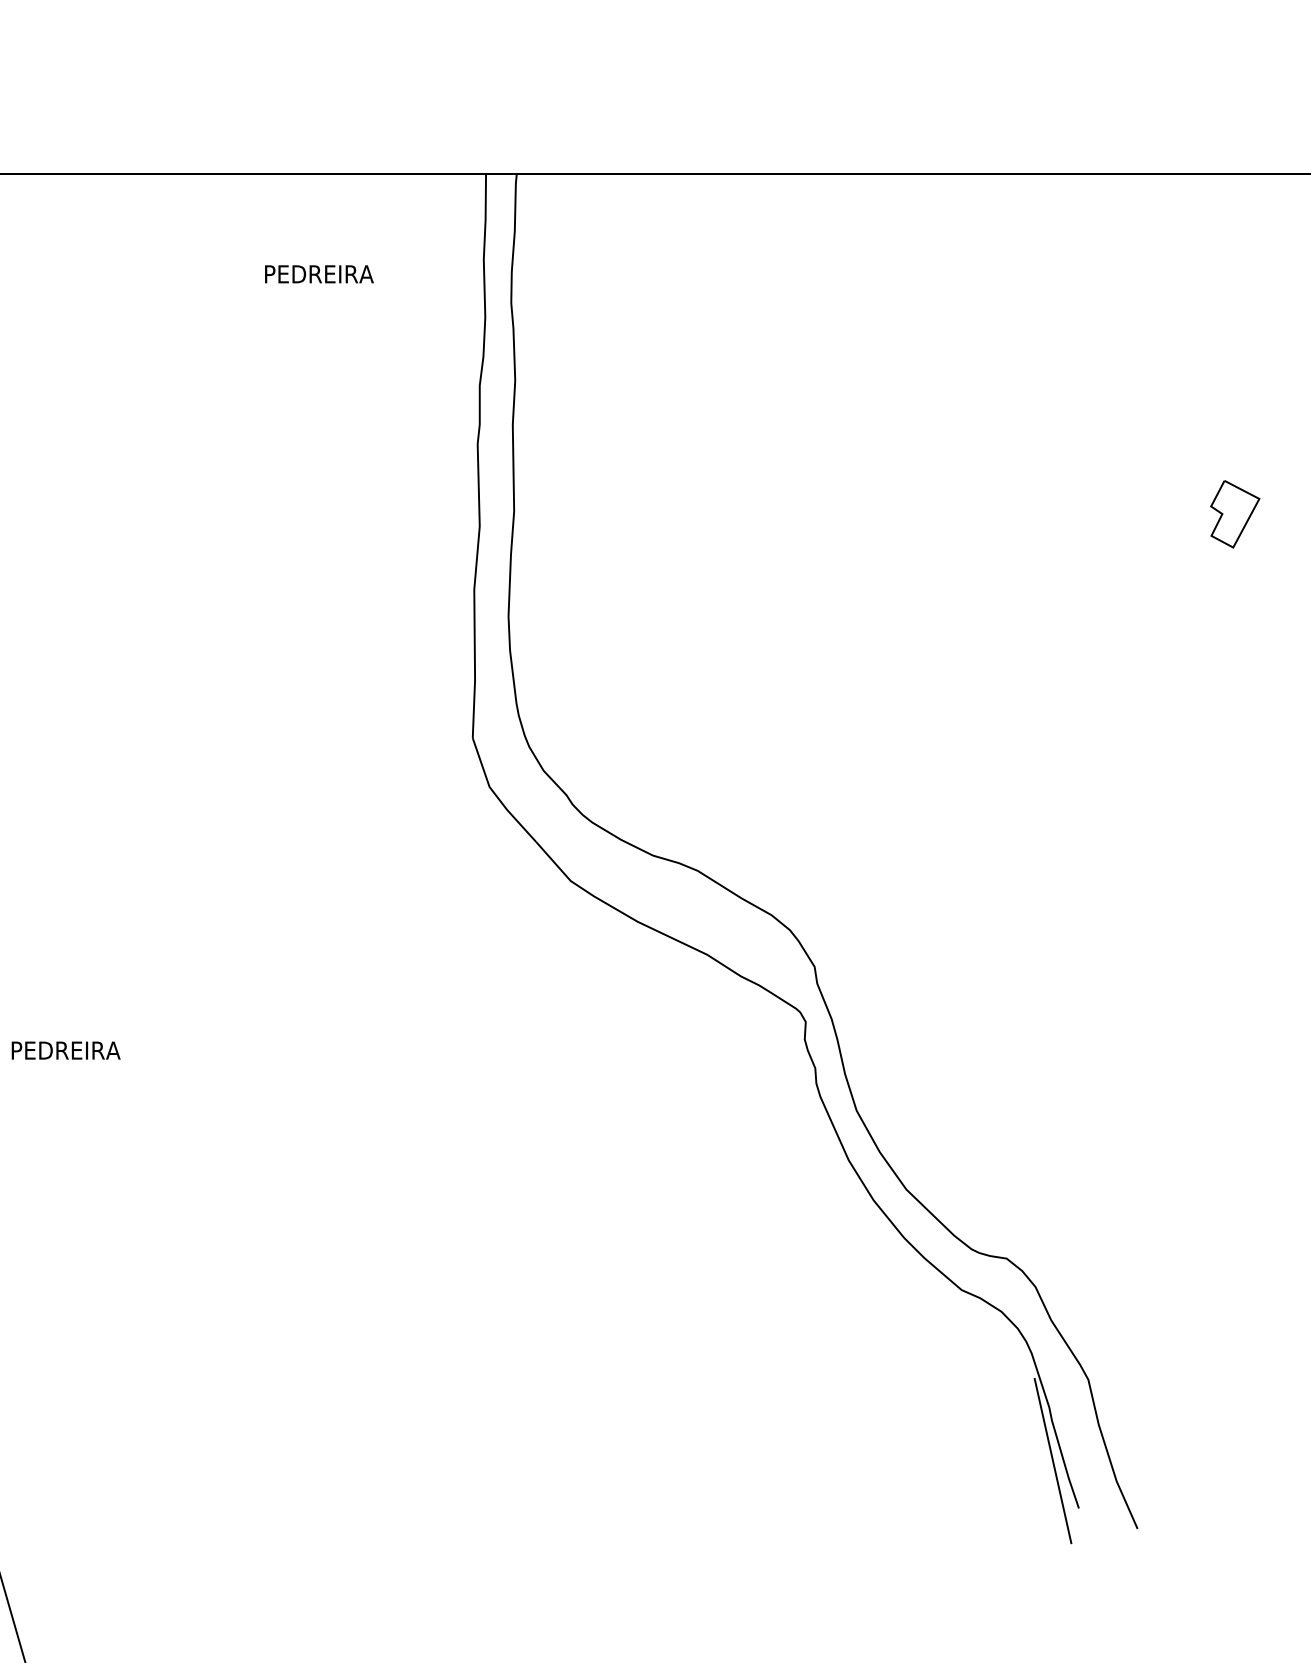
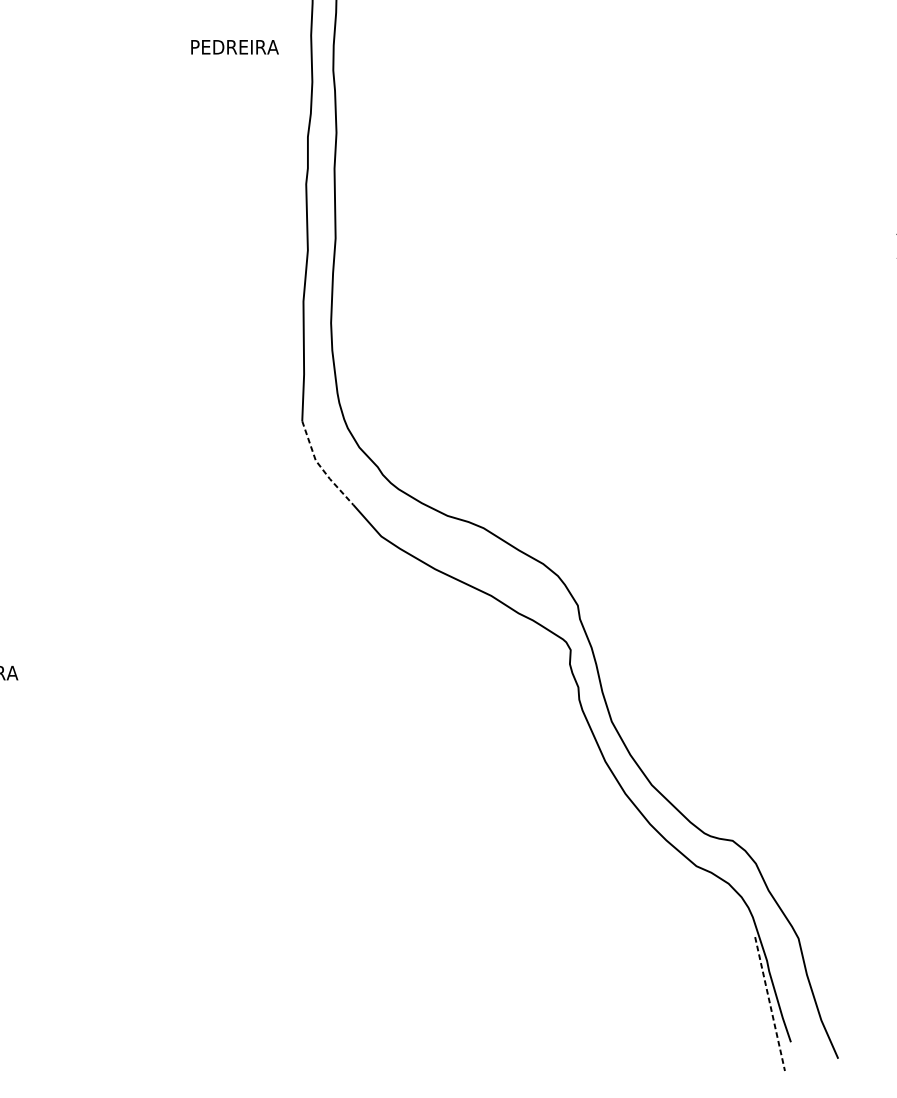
text: (319, 274) -> (235, 47), moved
line: (496, 795) -> (321, 467), solid -> dashed
line: (1053, 1461) -> (770, 1004), solid -> dashed

